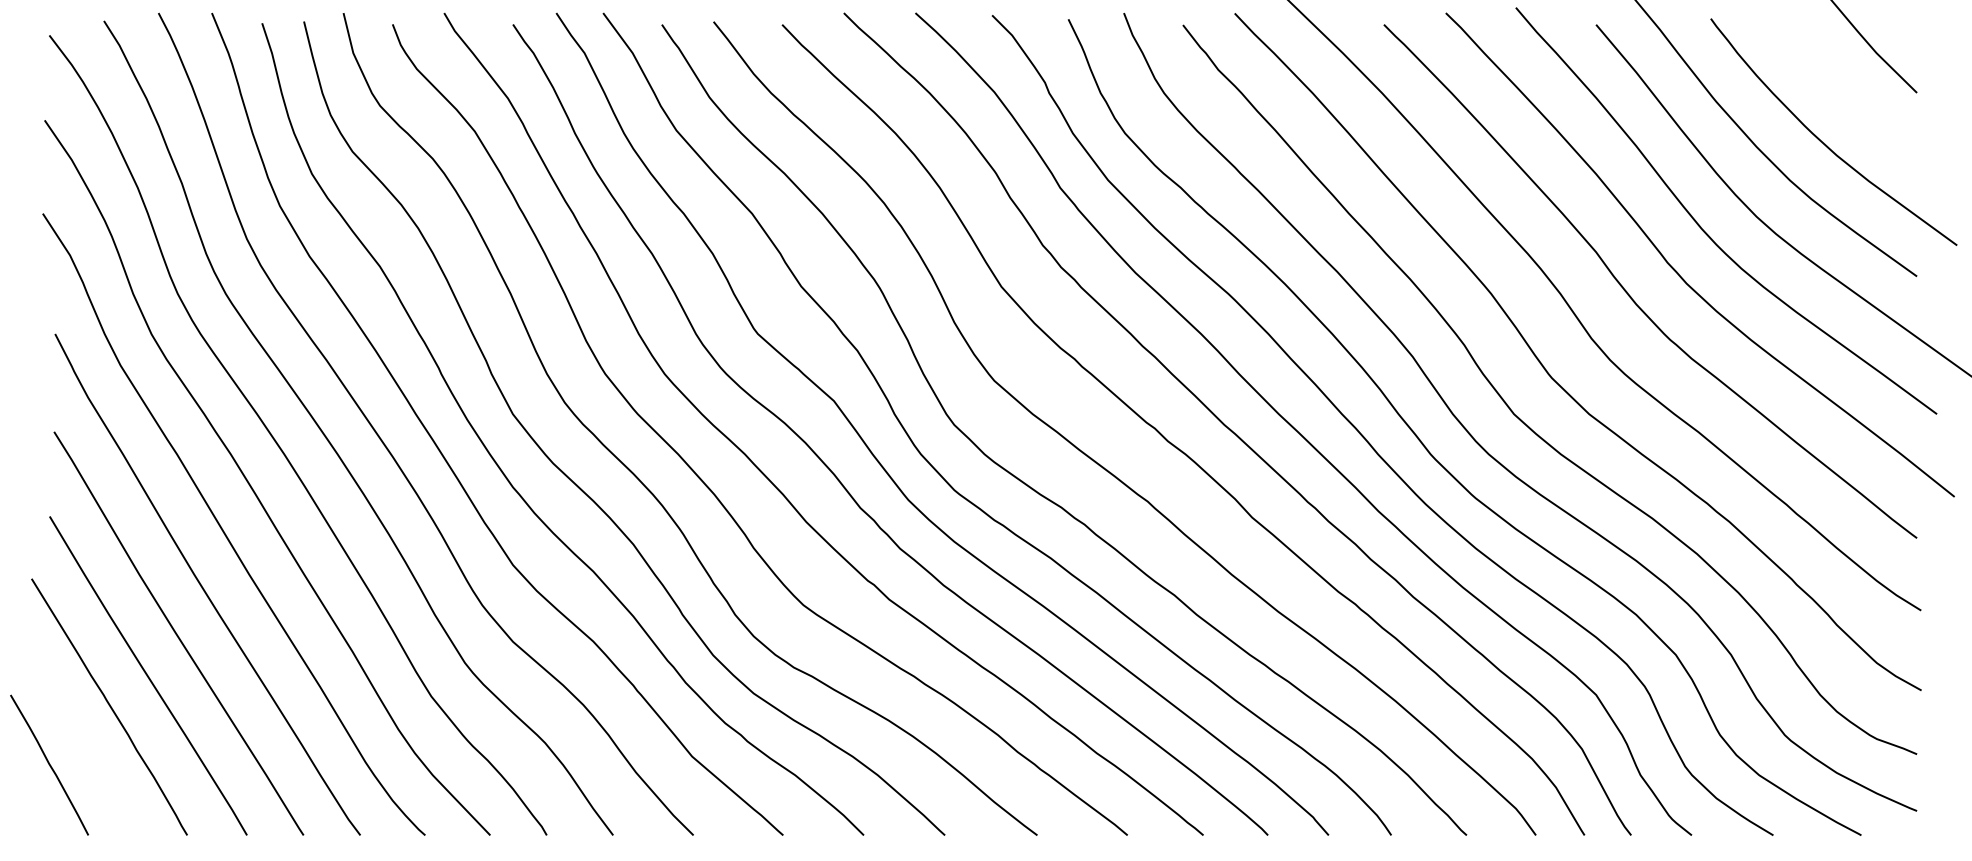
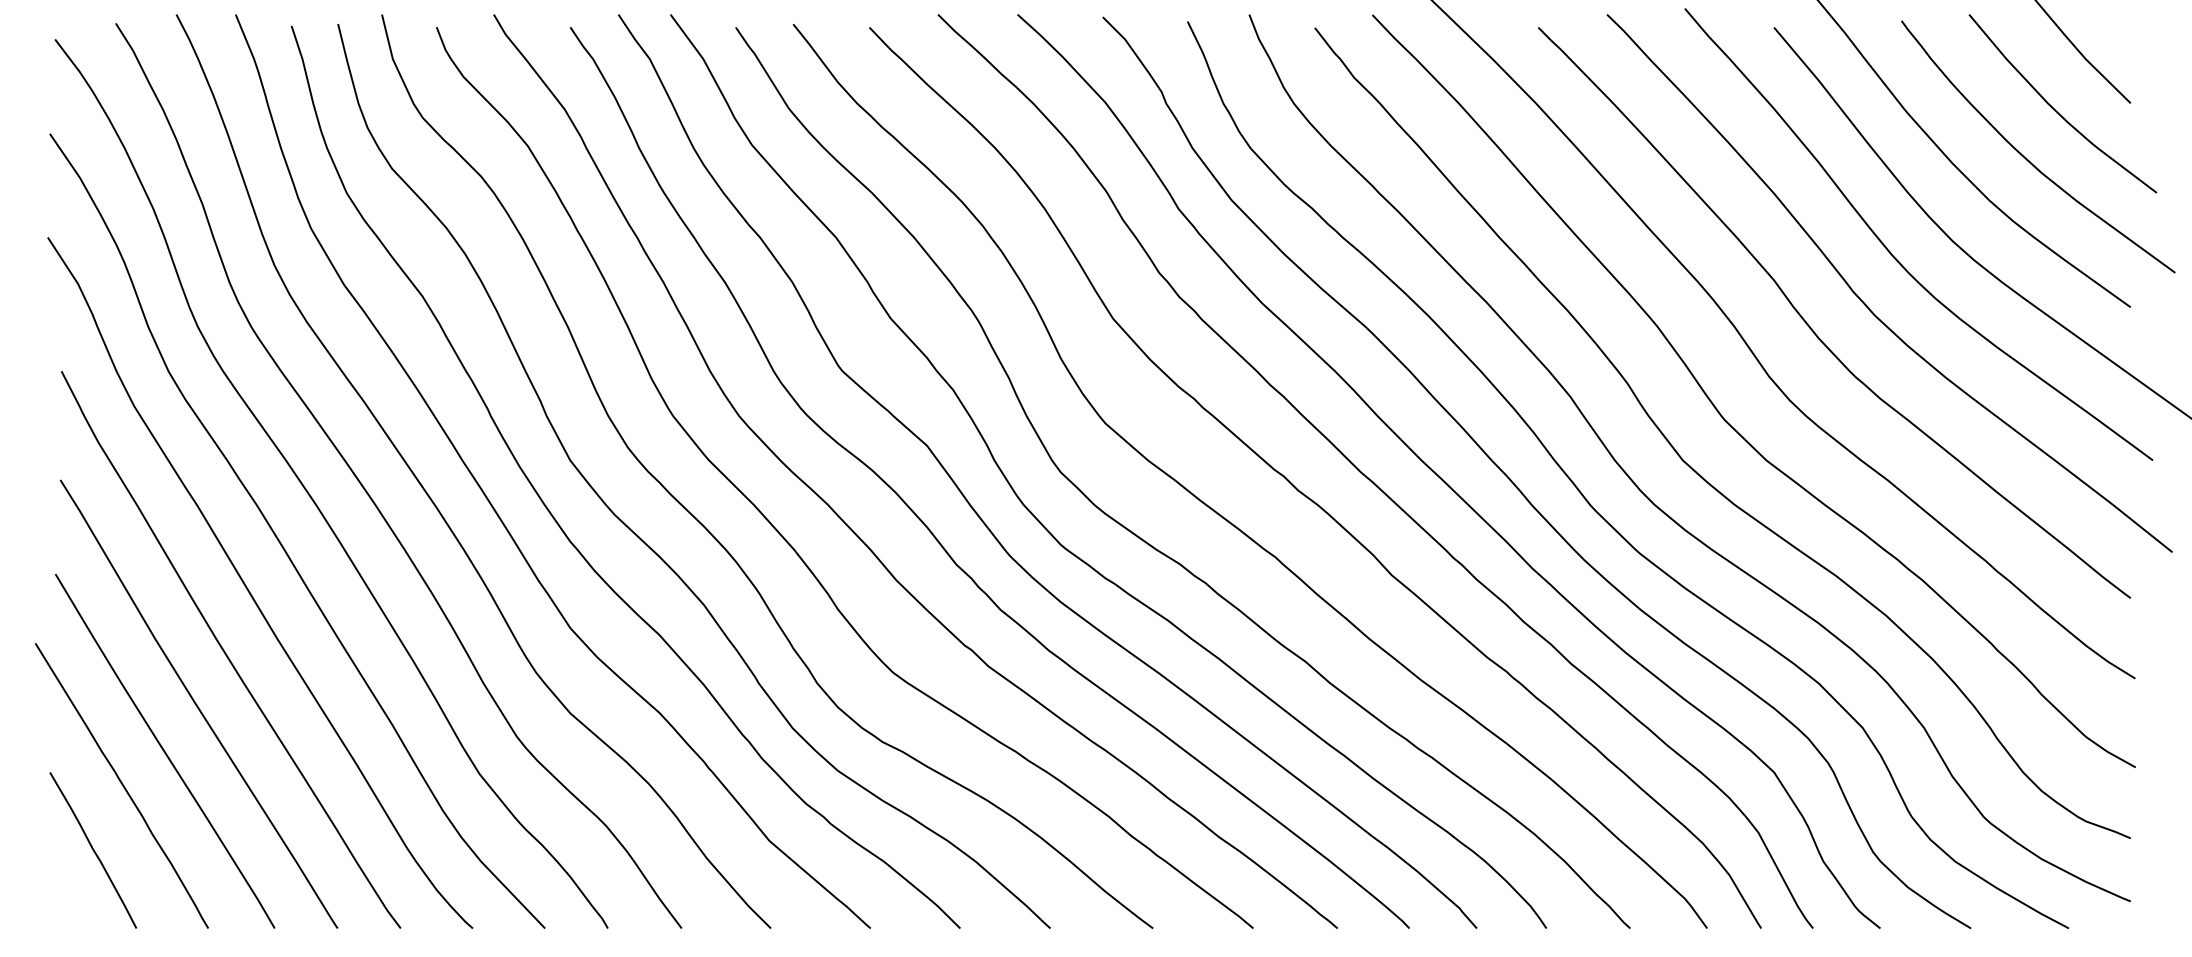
curve: (1849, 98) -> (2055, 109), added
curve: (48, 765) -> (92, 850), moved

